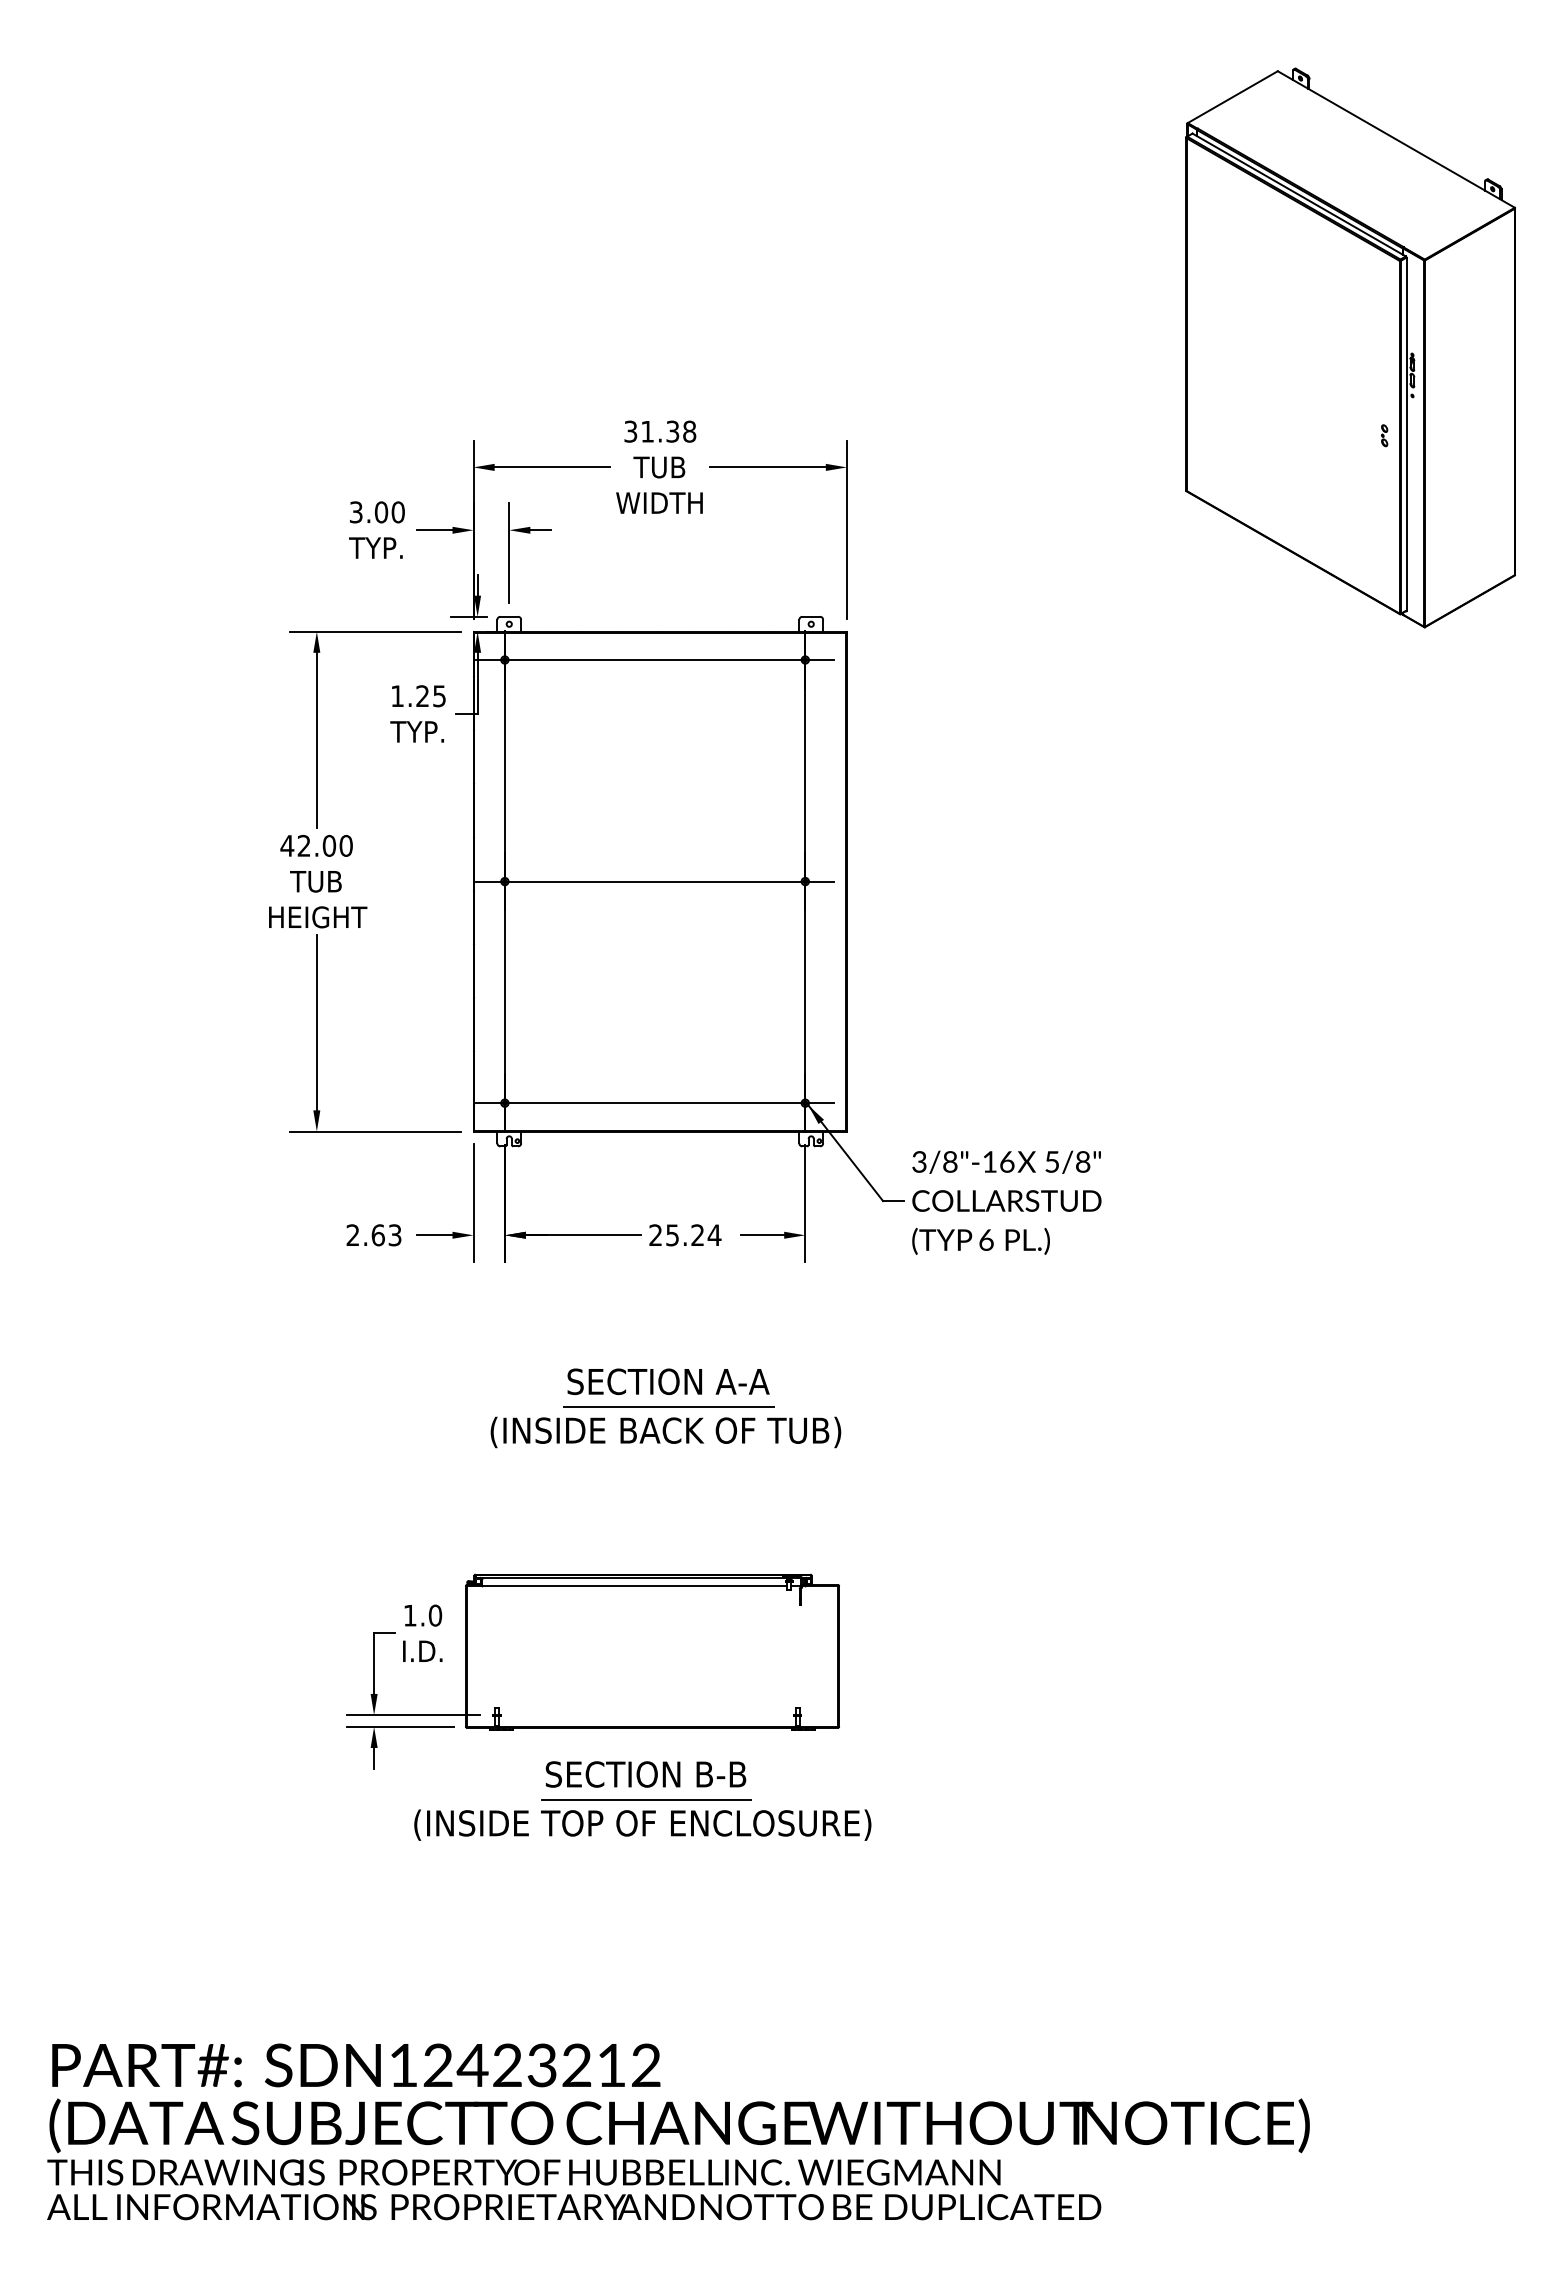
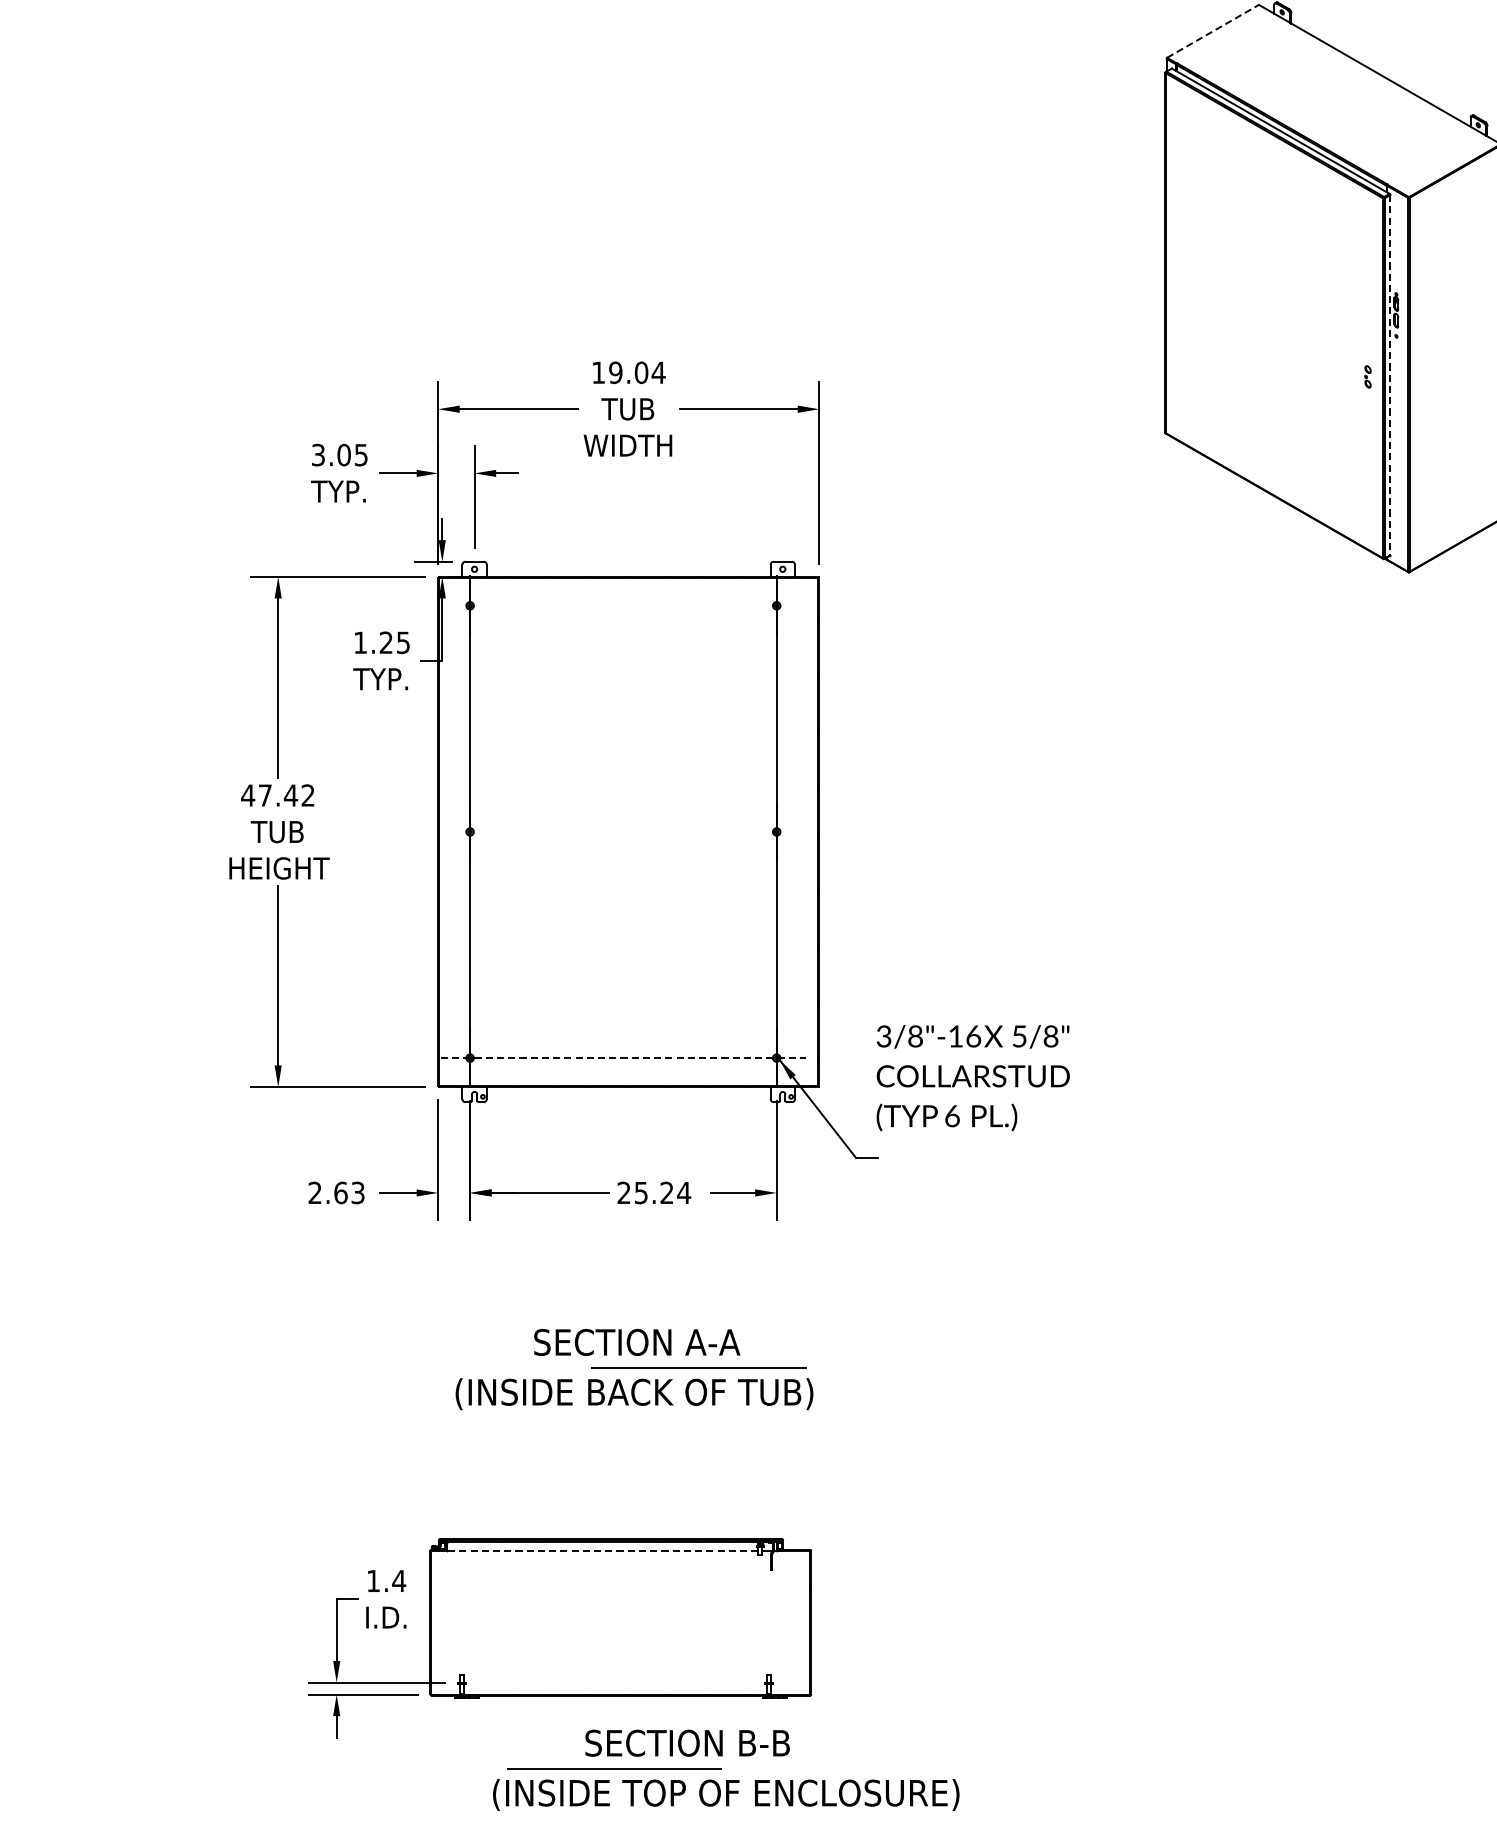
line: (1232, 97) -> (1212, 31), solid -> dashed
text: (660, 431) -> (628, 372), 31.38 -> 19.04
line: (1406, 434) -> (1390, 375), solid -> dashed
text: (397, 512) -> (360, 455), 3.00 -> 3.05
line: (655, 660) -> (623, 606), removed
text: (324, 845) -> (286, 795), 42.00 -> 47.42
line: (655, 881) -> (623, 831), removed
line: (655, 1103) -> (623, 1058), solid -> dashed
text: (1006, 1202) -> (972, 1077), moved
line: (668, 1406) -> (698, 1367), moved
line: (634, 1585) -> (602, 1550), solid -> dashed
text: (435, 1615) -> (399, 1580), 1.0 -> 1.4
text: (645, 1774) -> (687, 1743), moved
text: (642, 1824) -> (725, 1794), moved

